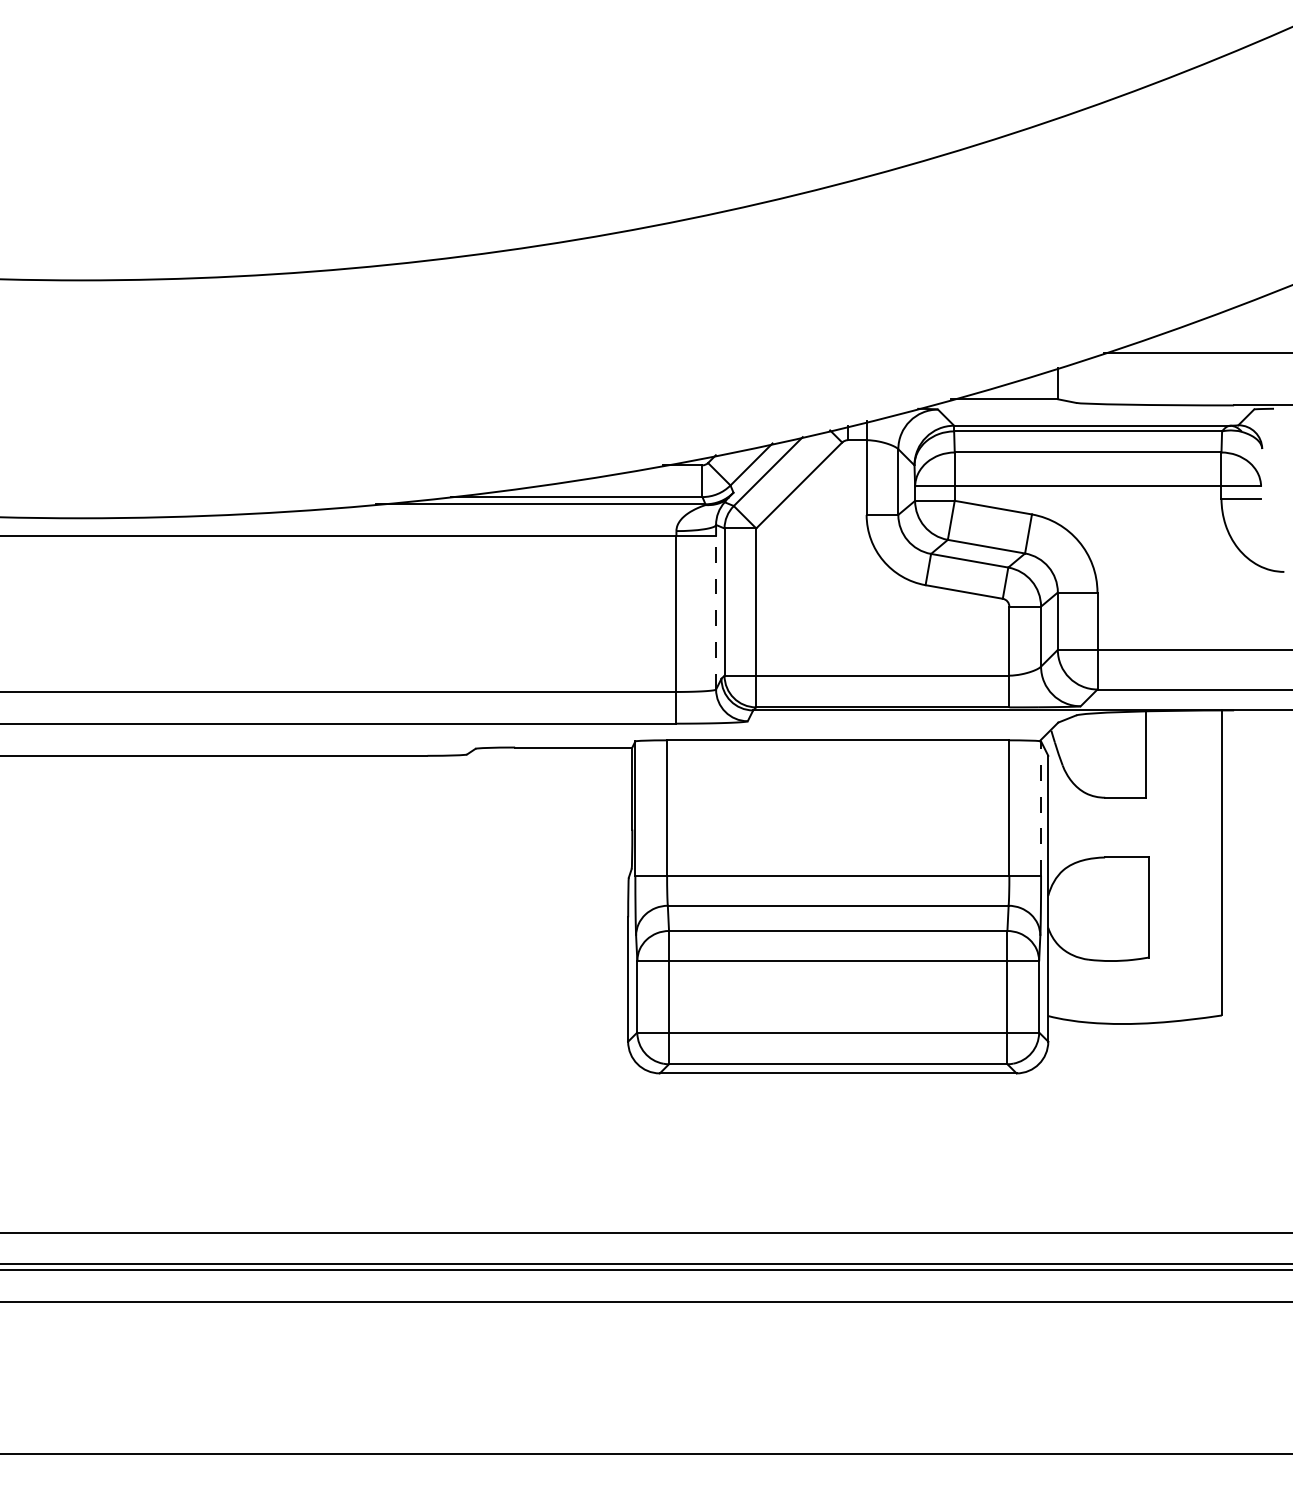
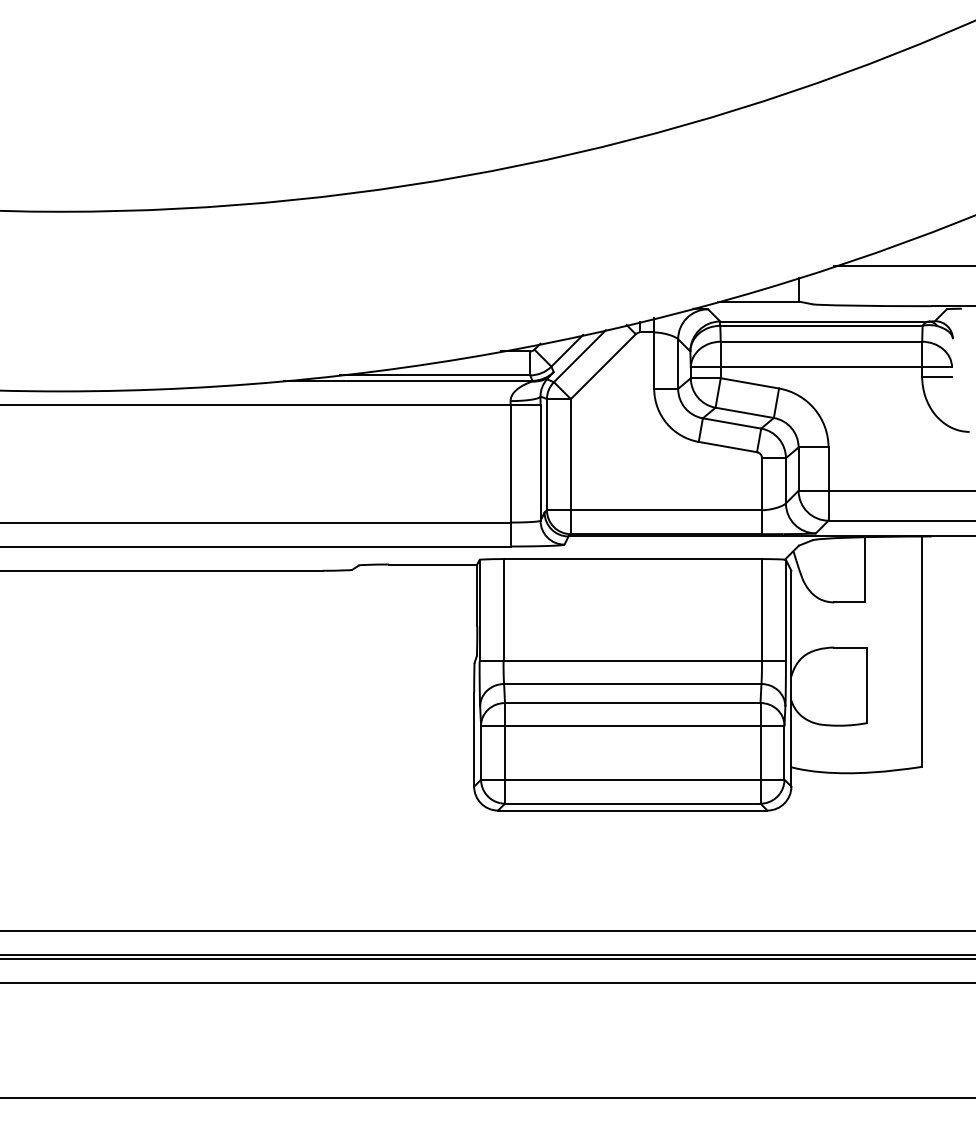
line: (716, 612) -> (540, 462), dashed -> solid
line: (1041, 808) -> (786, 610), dashed -> solid

